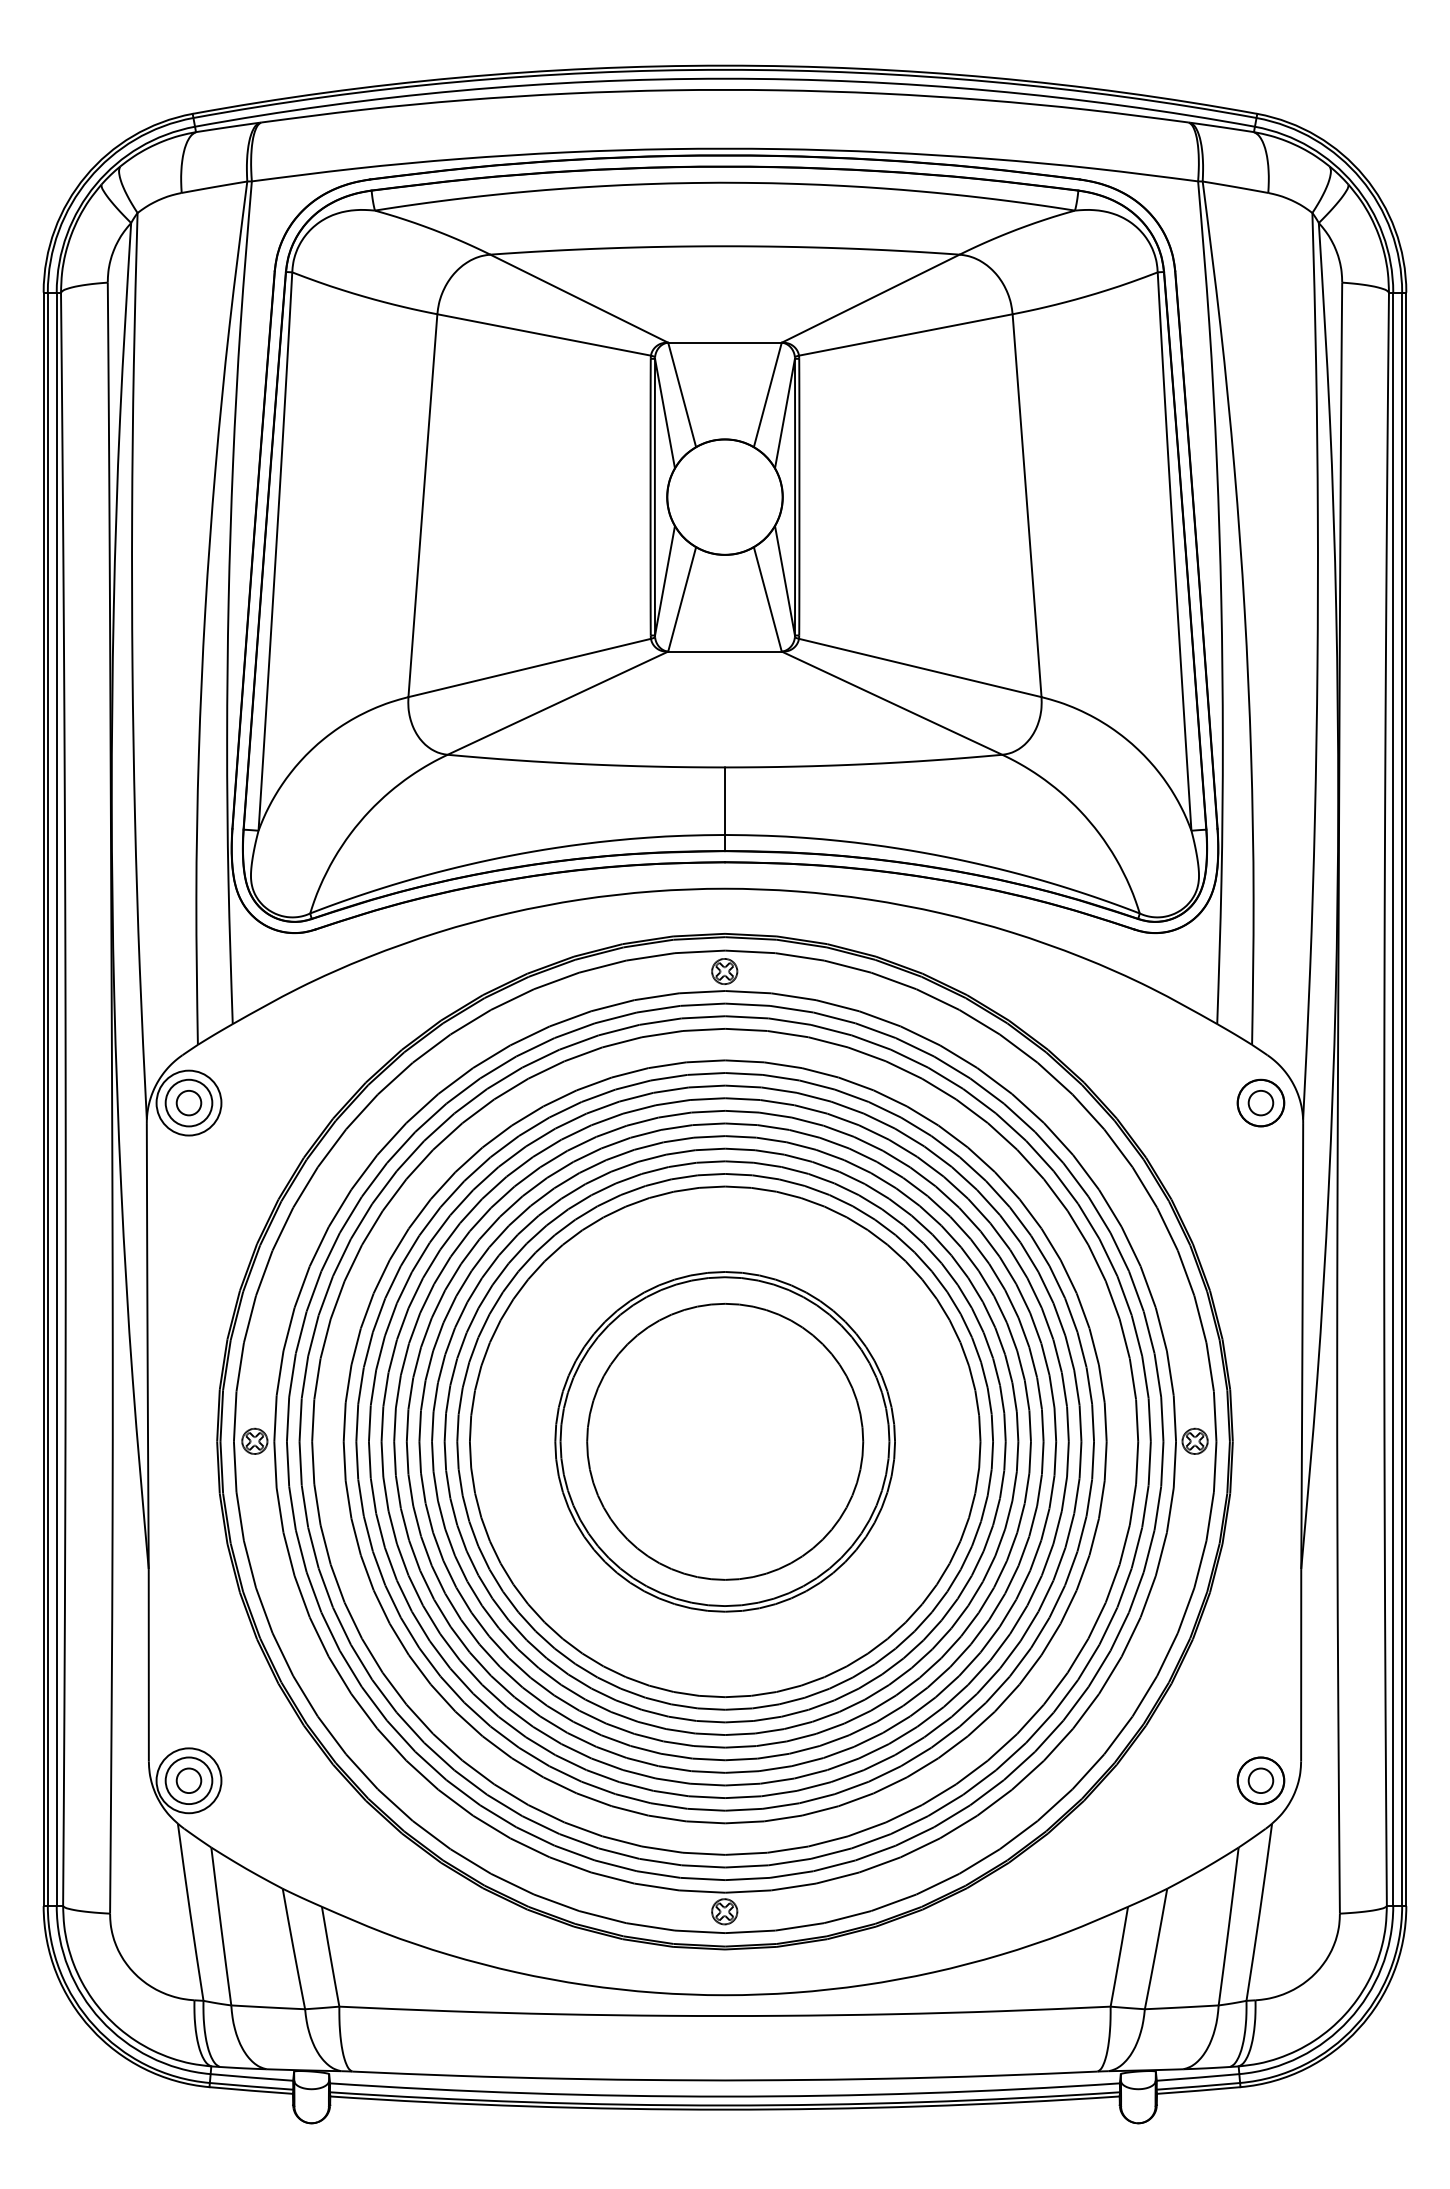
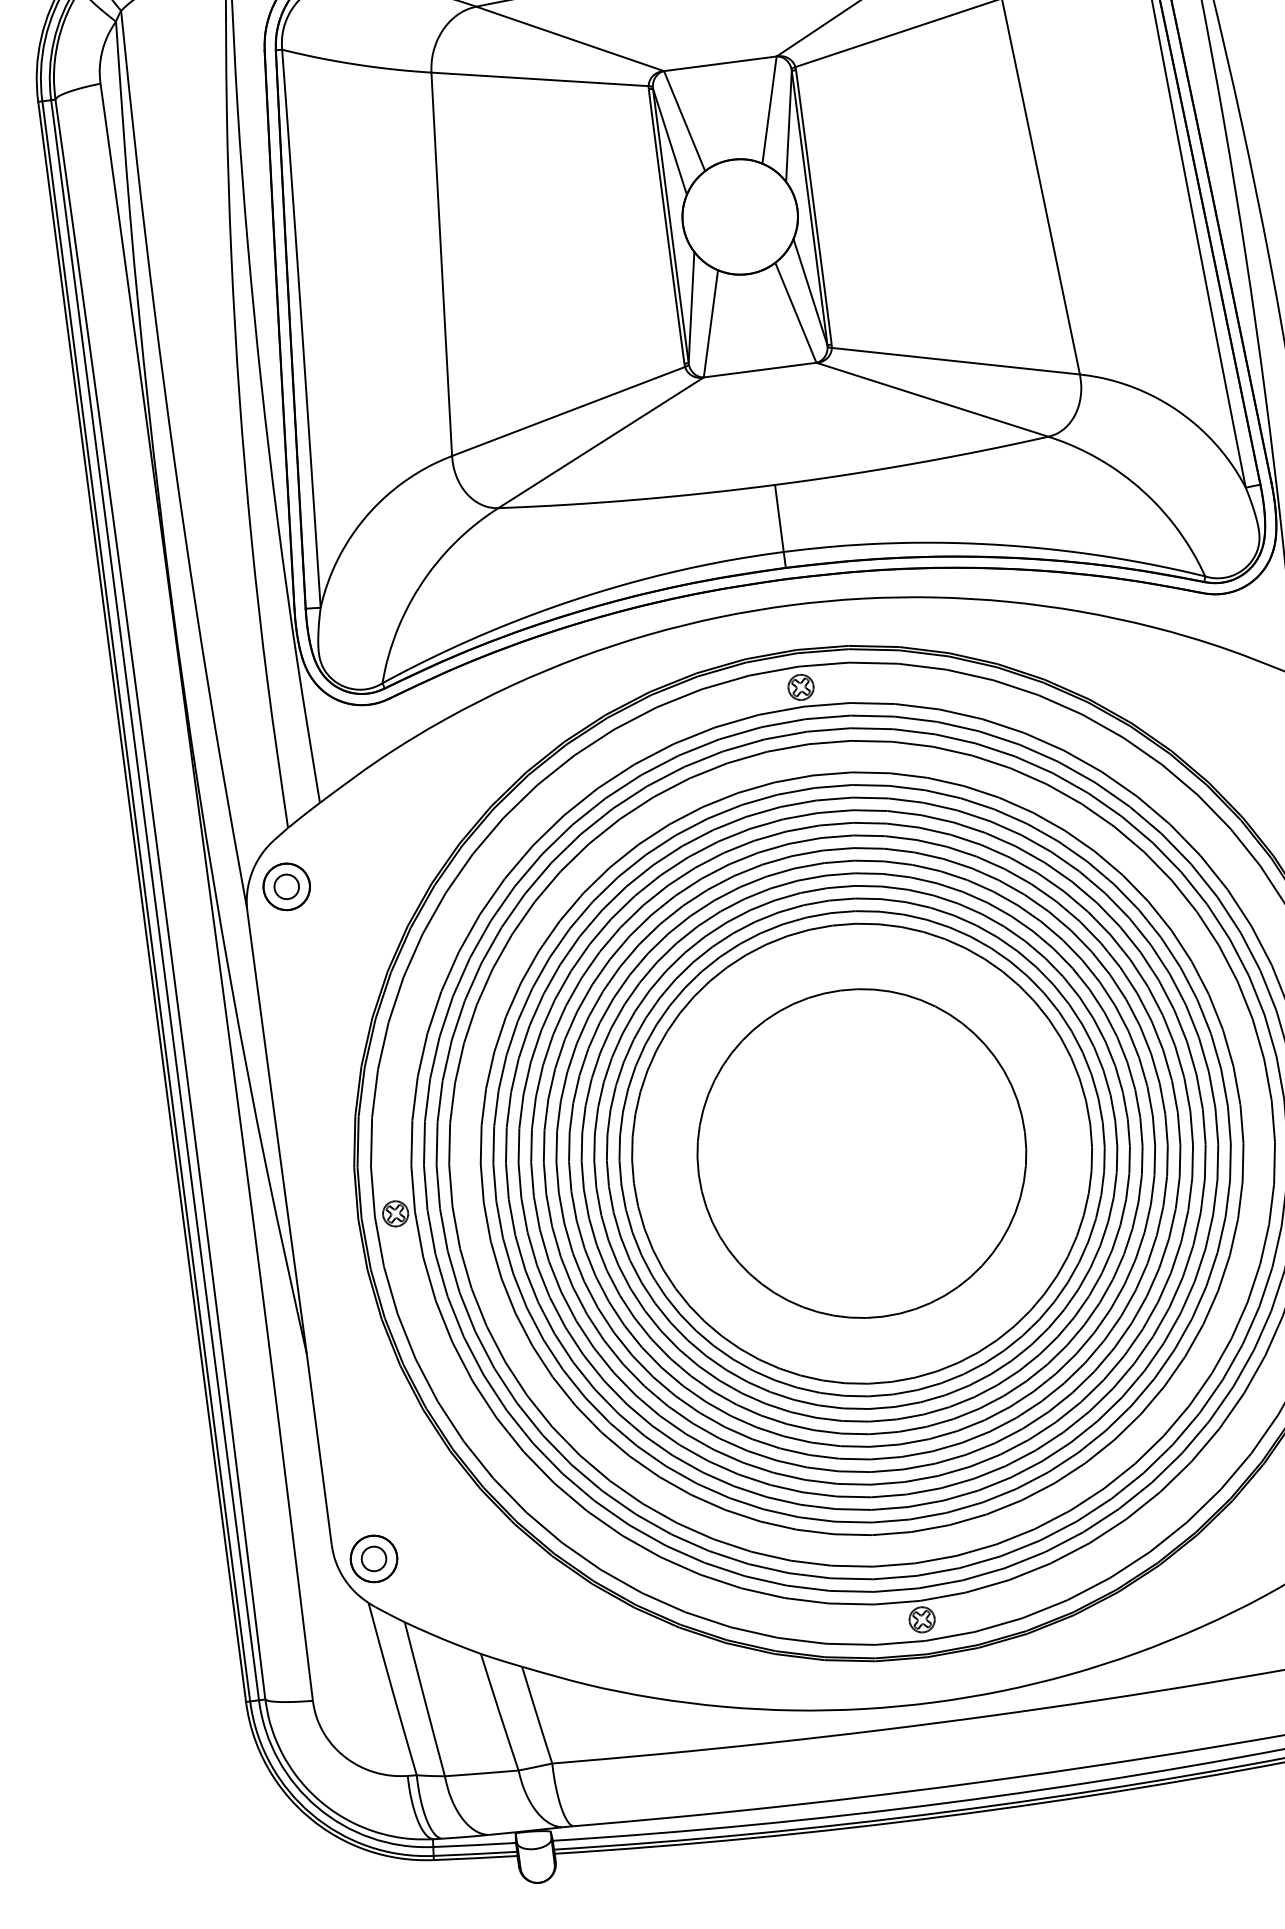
circle: (188, 1102) -> (286, 886), size x0.71
circle: (724, 1441) -> (861, 1153), size x1.43
circle: (725, 1441) -> (862, 1153), size x1.67
circle: (188, 1780) -> (373, 1558), size x0.71

